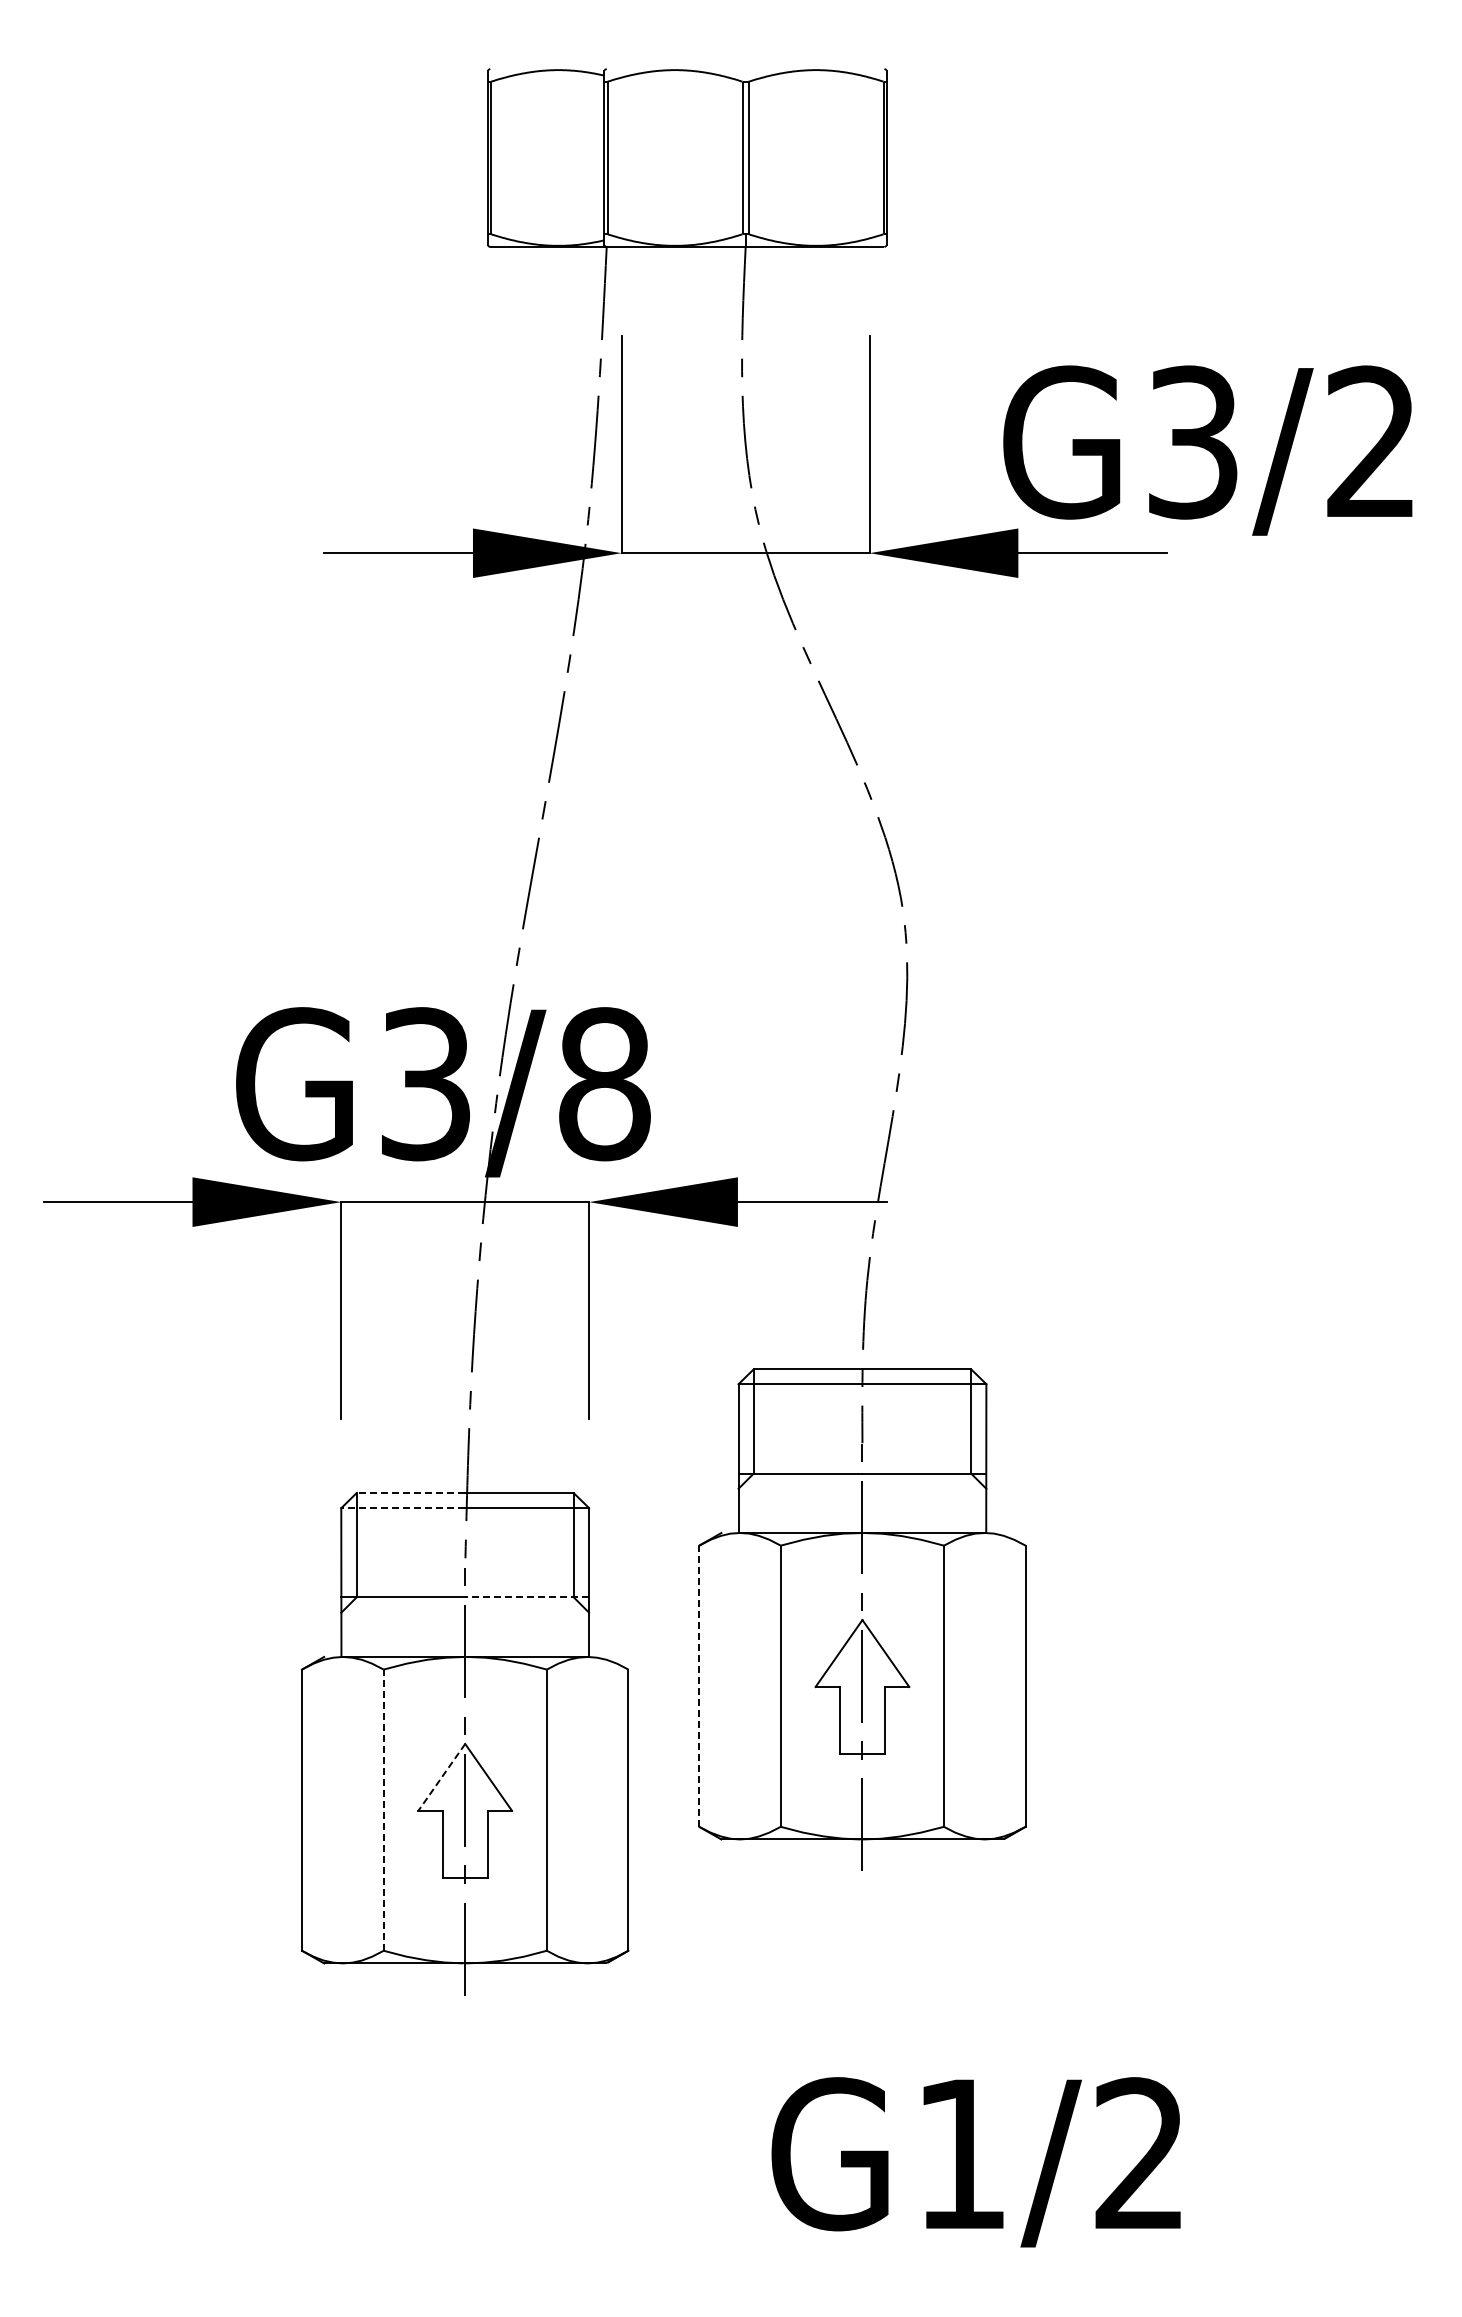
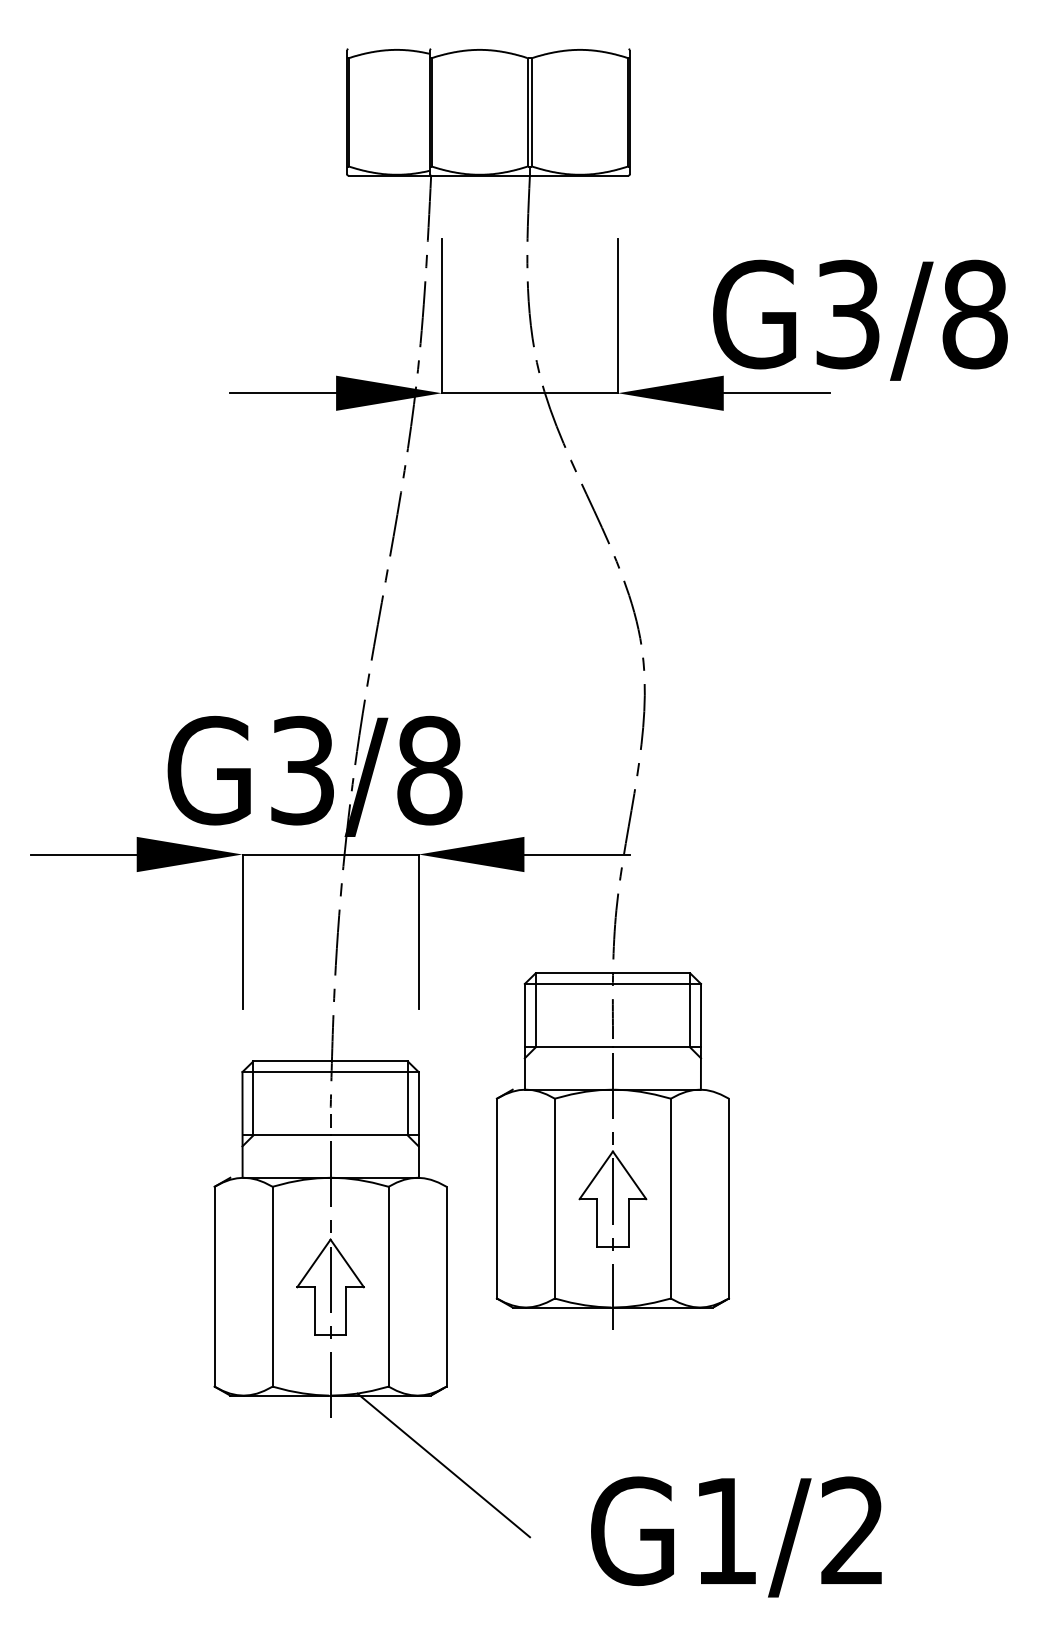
text: (1372, 442) -> (975, 314), G3/2 -> G3/8
line: (410, 1493) -> (291, 1061), dashed -> solid
line: (403, 1508) -> (286, 1072), dashed -> solid
line: (527, 1597) -> (374, 1135), dashed -> solid
line: (699, 1686) -> (497, 1198), dashed -> solid
line: (441, 1777) -> (313, 1263), dashed -> solid
line: (383, 1810) -> (272, 1286), dashed -> solid
line: (624, 2061) -> (443, 1465), added
text: (975, 2162) -> (735, 1537), moved

